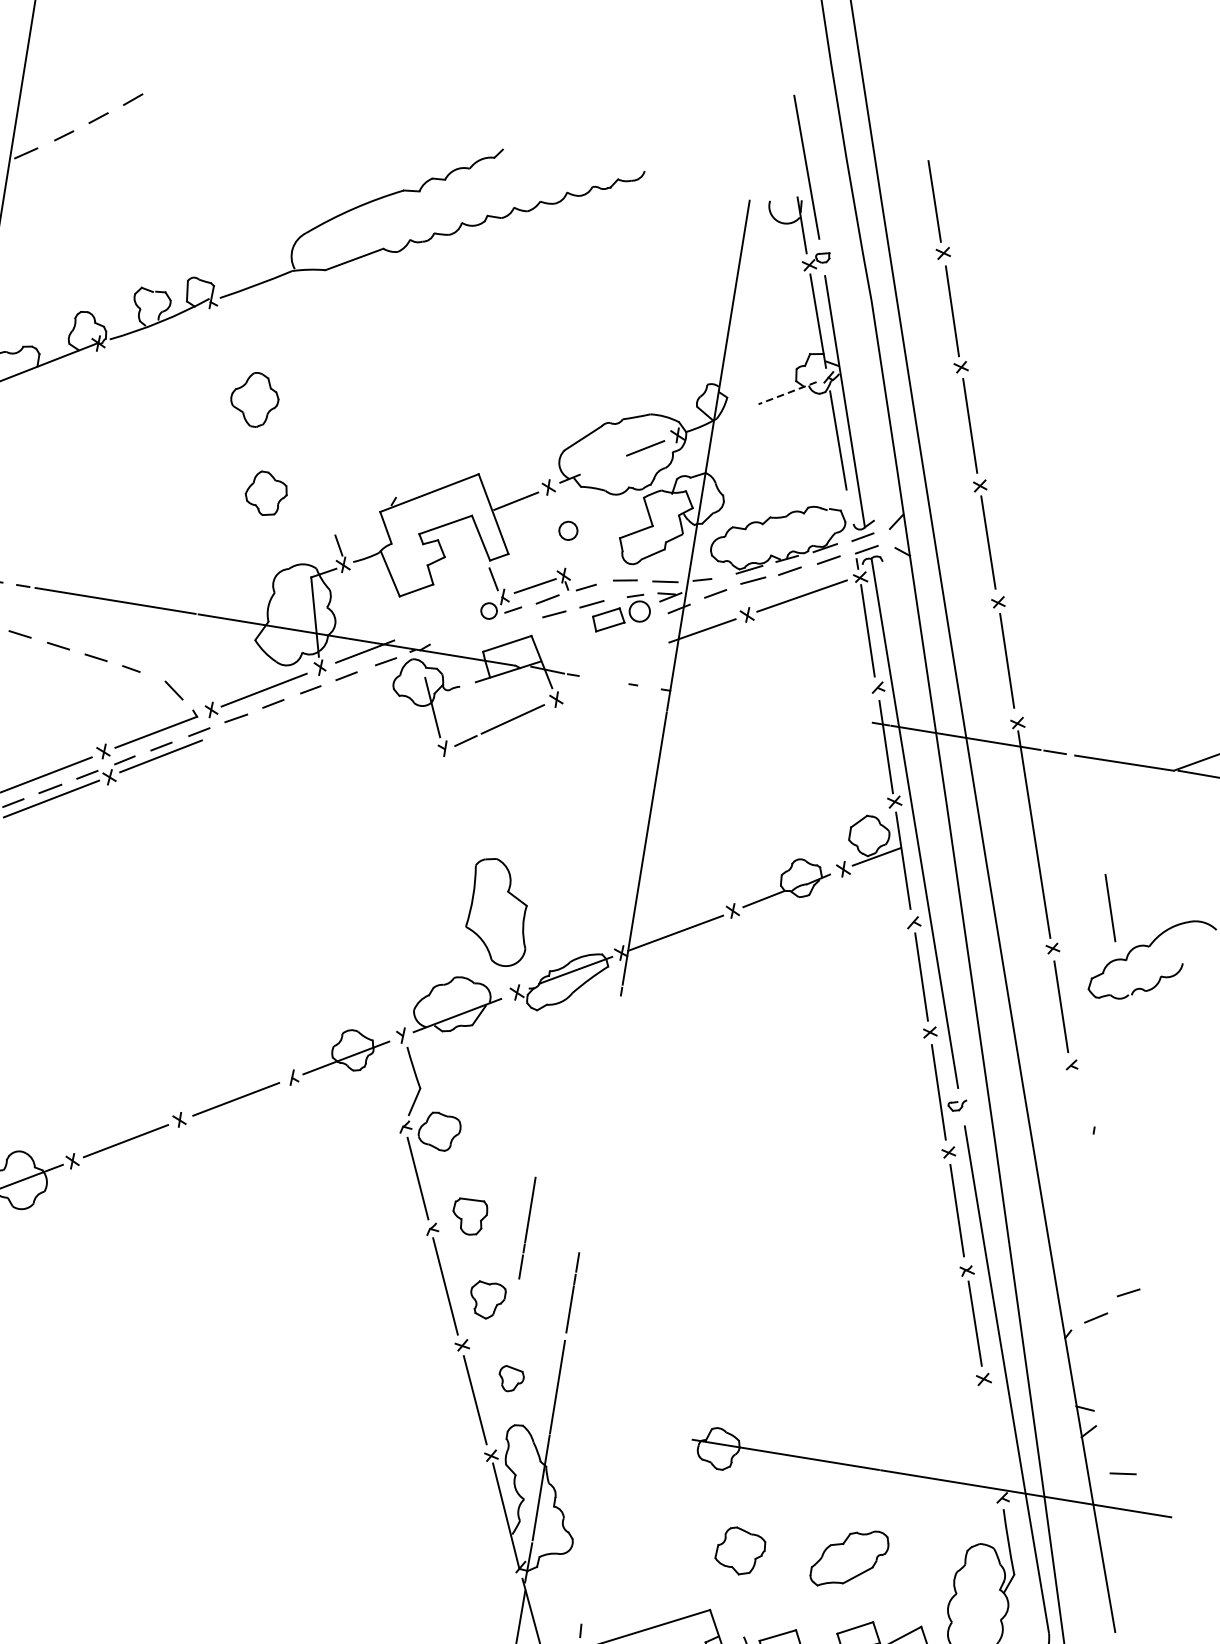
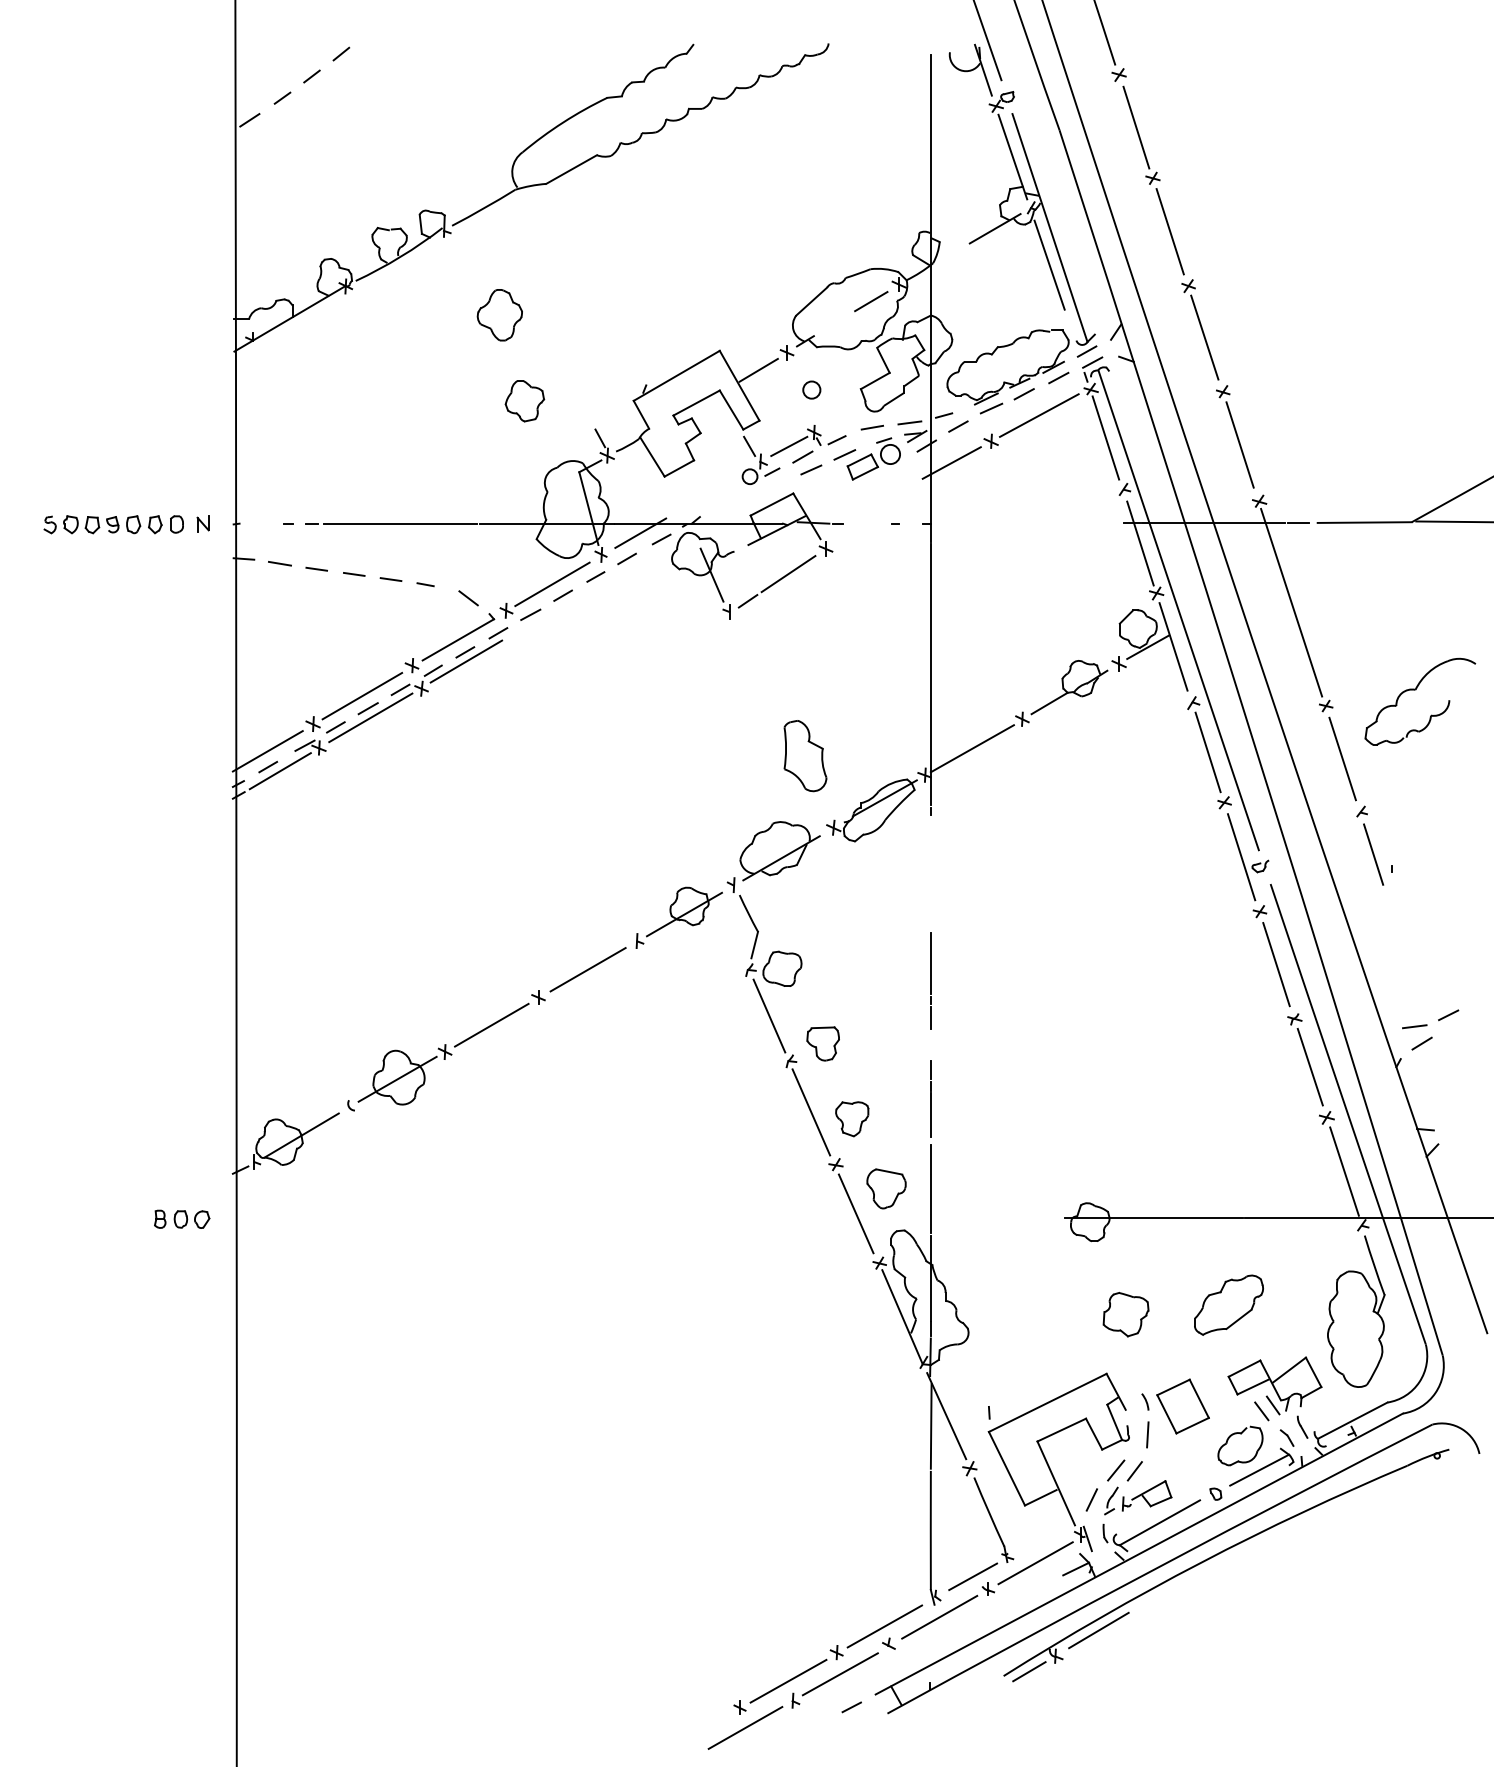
line: (786, 393) -> (994, 229), dashed -> solid
line: (1110, 907) -> (1373, 854), moved
part: (499, 913) -> (805, 756), size x0.71
line: (527, 1227) -> (930, 980), moved
part: (511, 1378) -> (886, 1188), size x1.67
line: (993, 1438) -> (1344, 1171), added
line: (1122, 1473) -> (1414, 1026), moved

